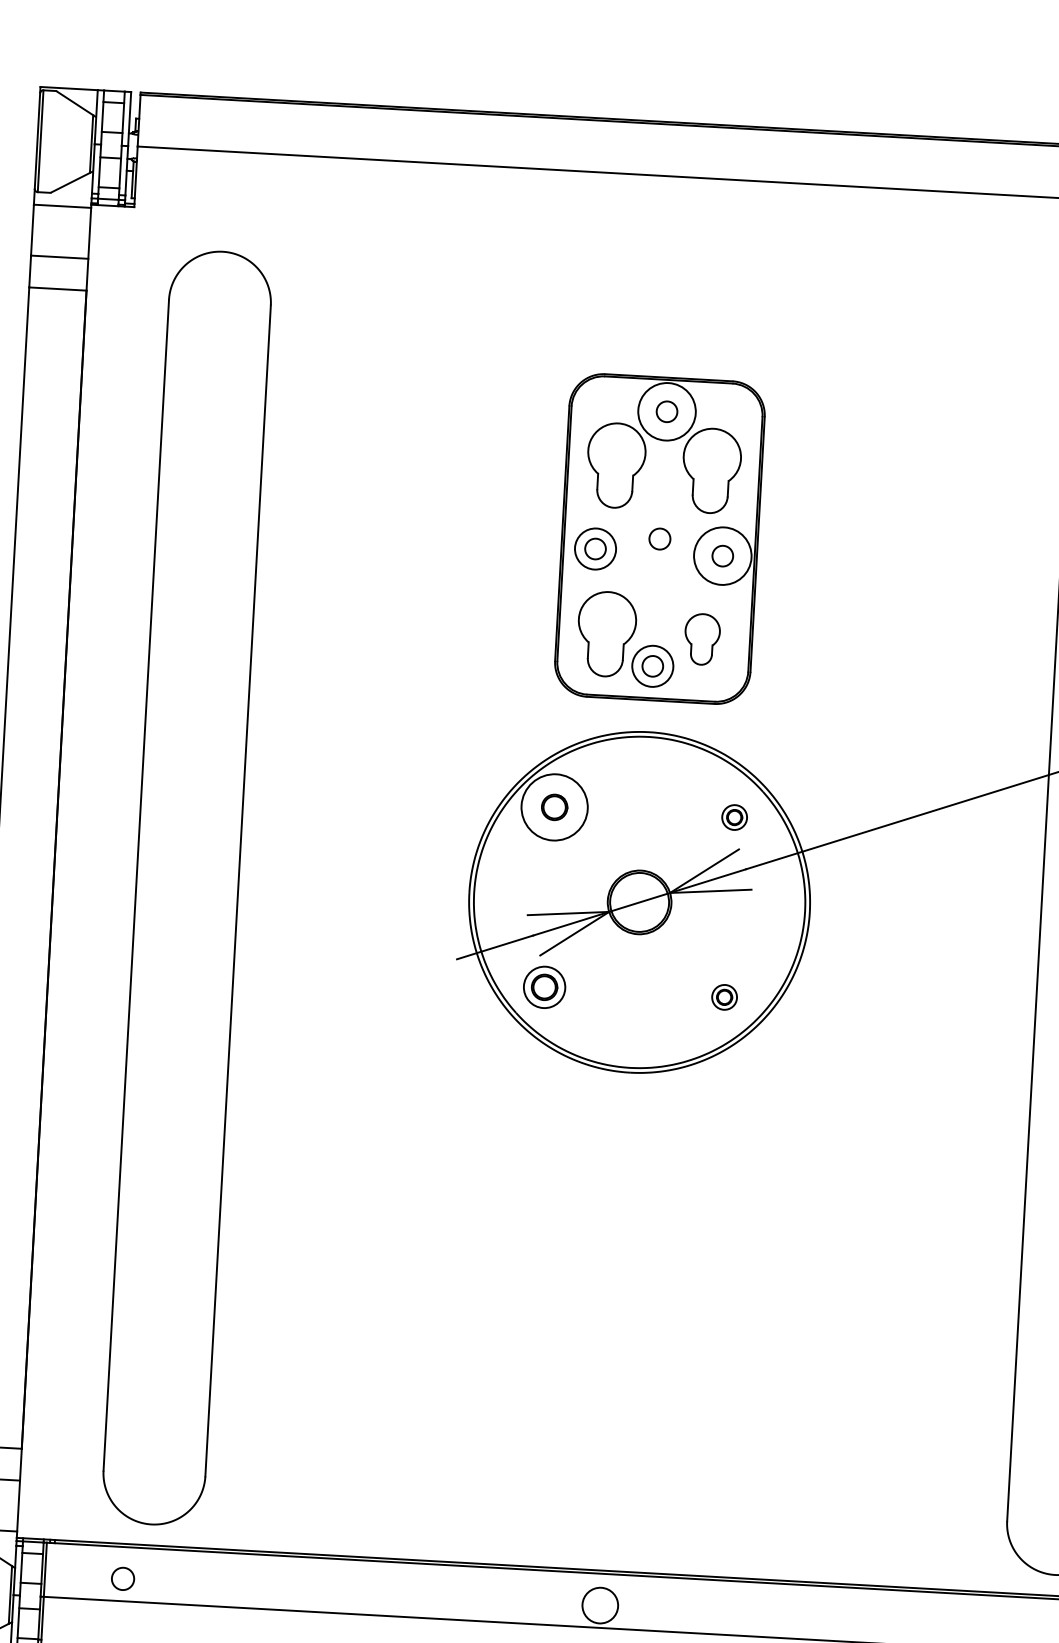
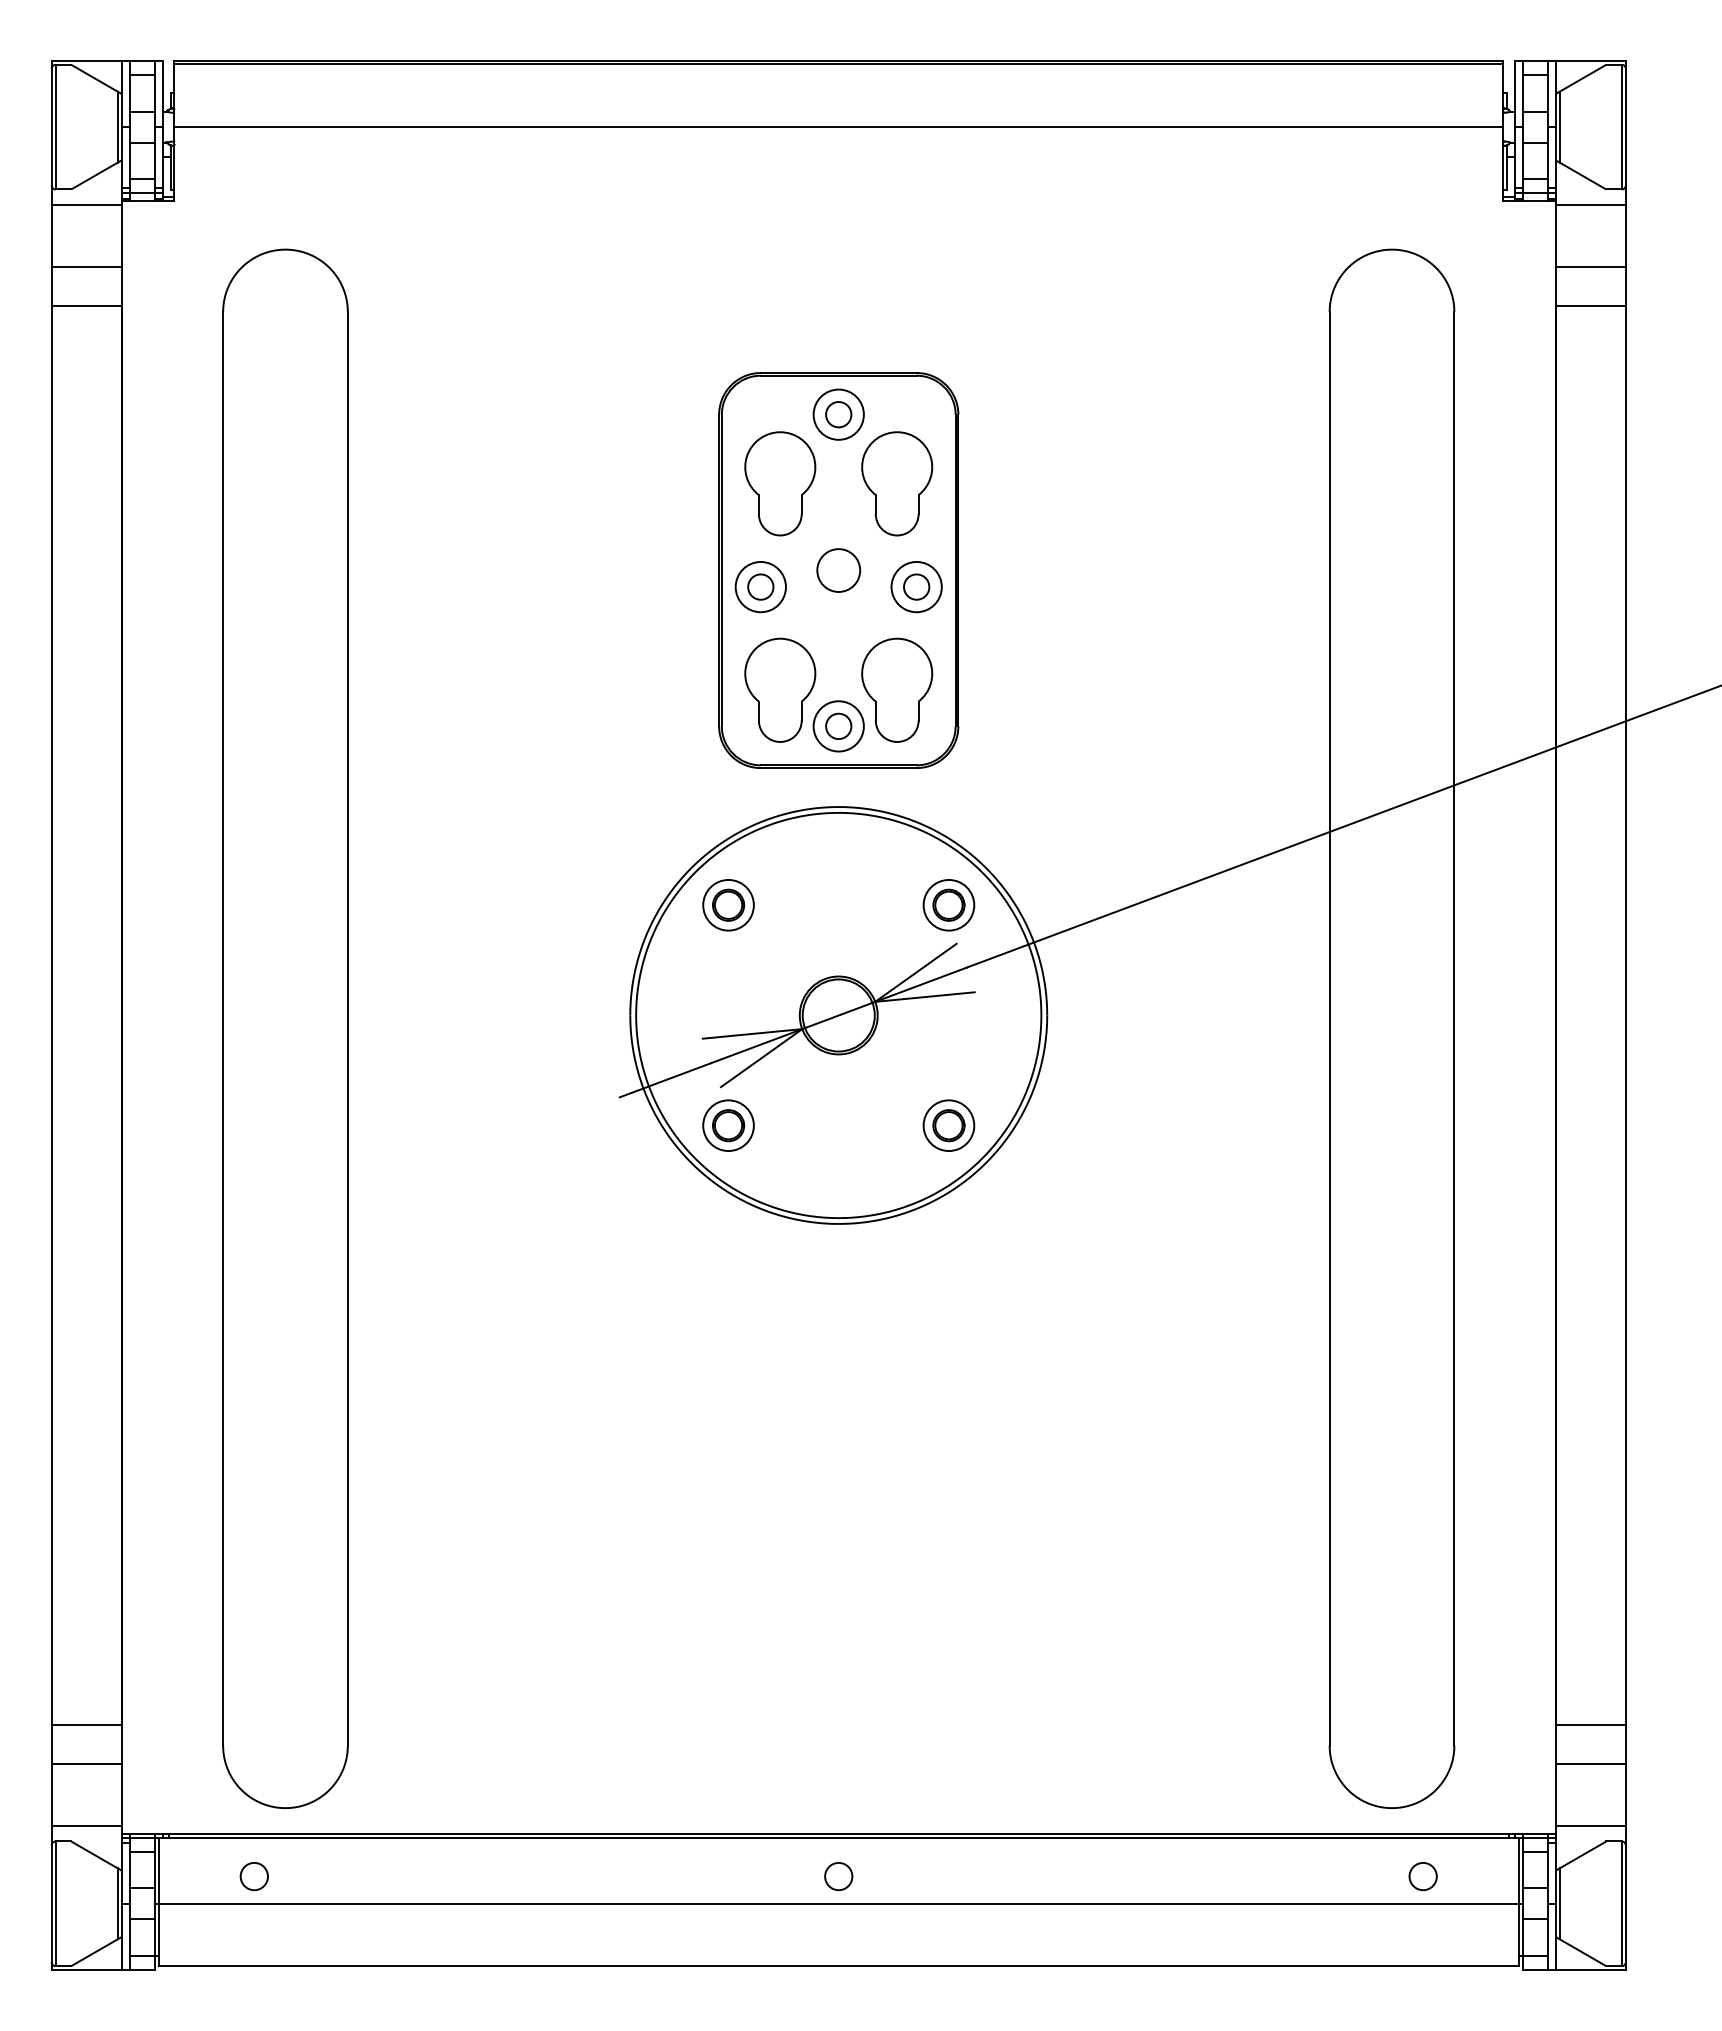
circle: (666, 411) -> (838, 414), size x0.71
circle: (659, 539) -> (838, 570), size x1.67
circle: (722, 555) -> (916, 586), size x0.71
part: (702, 638) -> (897, 689), size x1.67
circle: (554, 806) -> (728, 904), size x0.62
part: (734, 817) -> (948, 905), size x1.67
part: (724, 997) -> (948, 1125), size x1.67
circle: (600, 1605) -> (838, 1876), size x0.62

